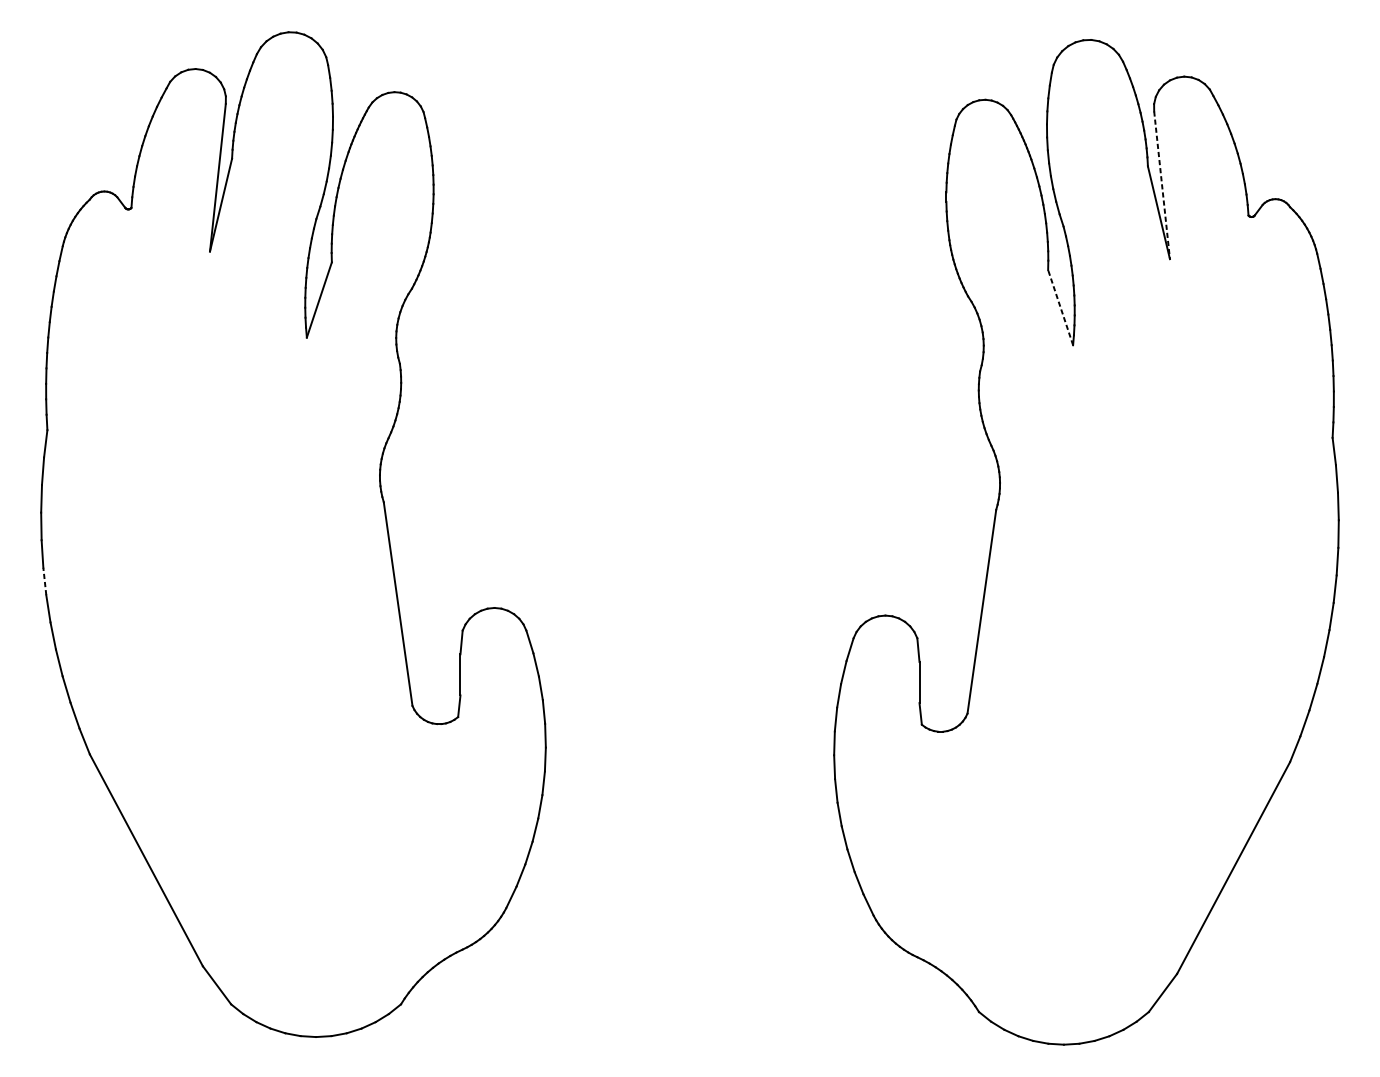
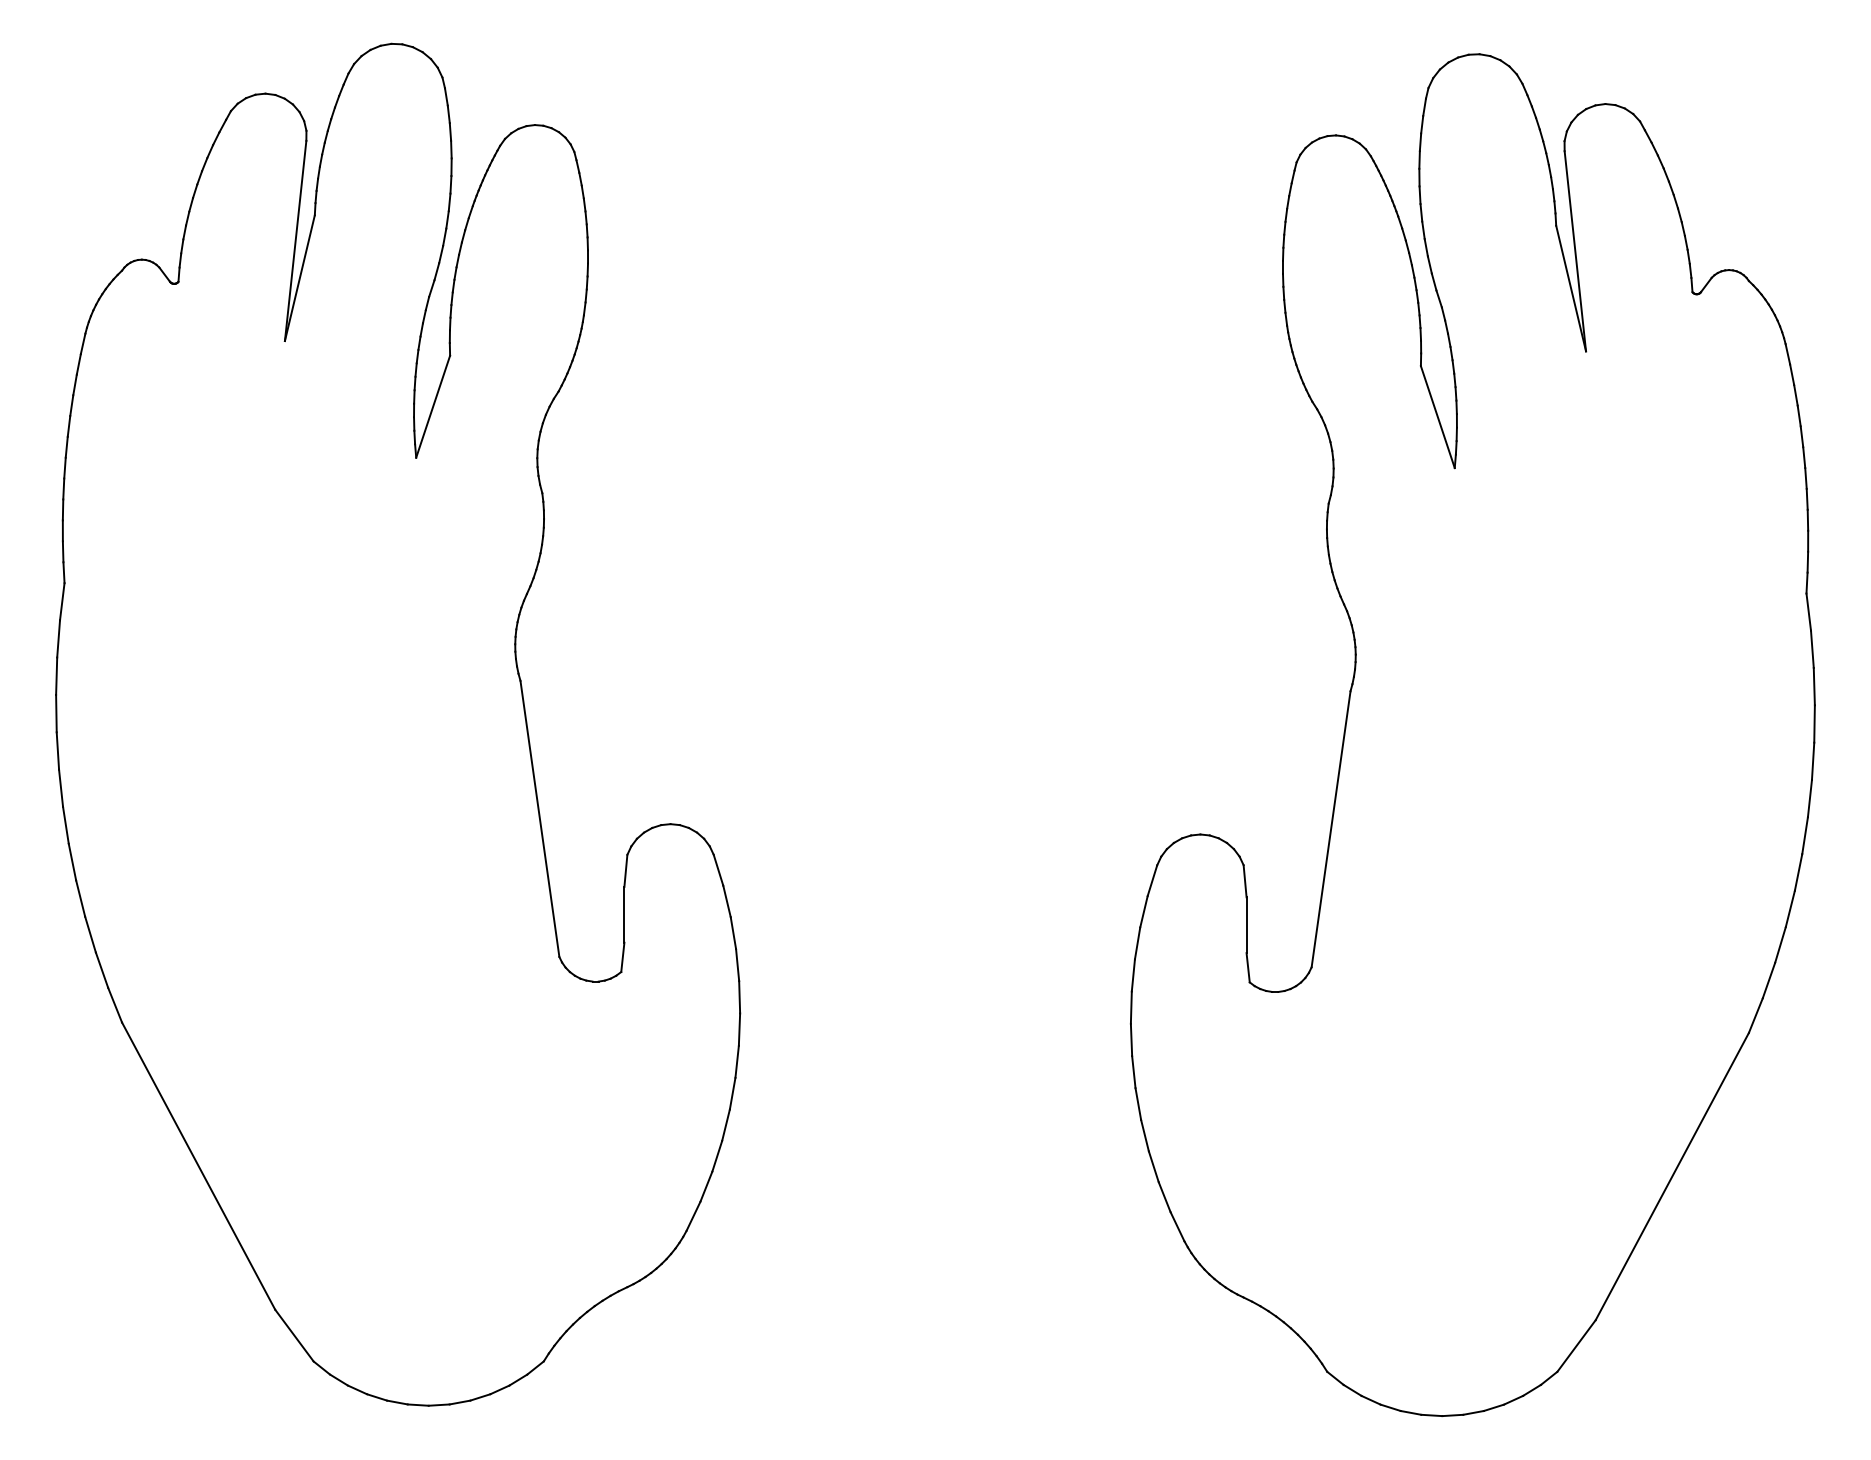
line: (1162, 185) -> (1575, 251), dashed -> solid
line: (1060, 307) -> (1437, 417), dashed -> solid
line: (45, 581) -> (61, 788), dashed -> solid

